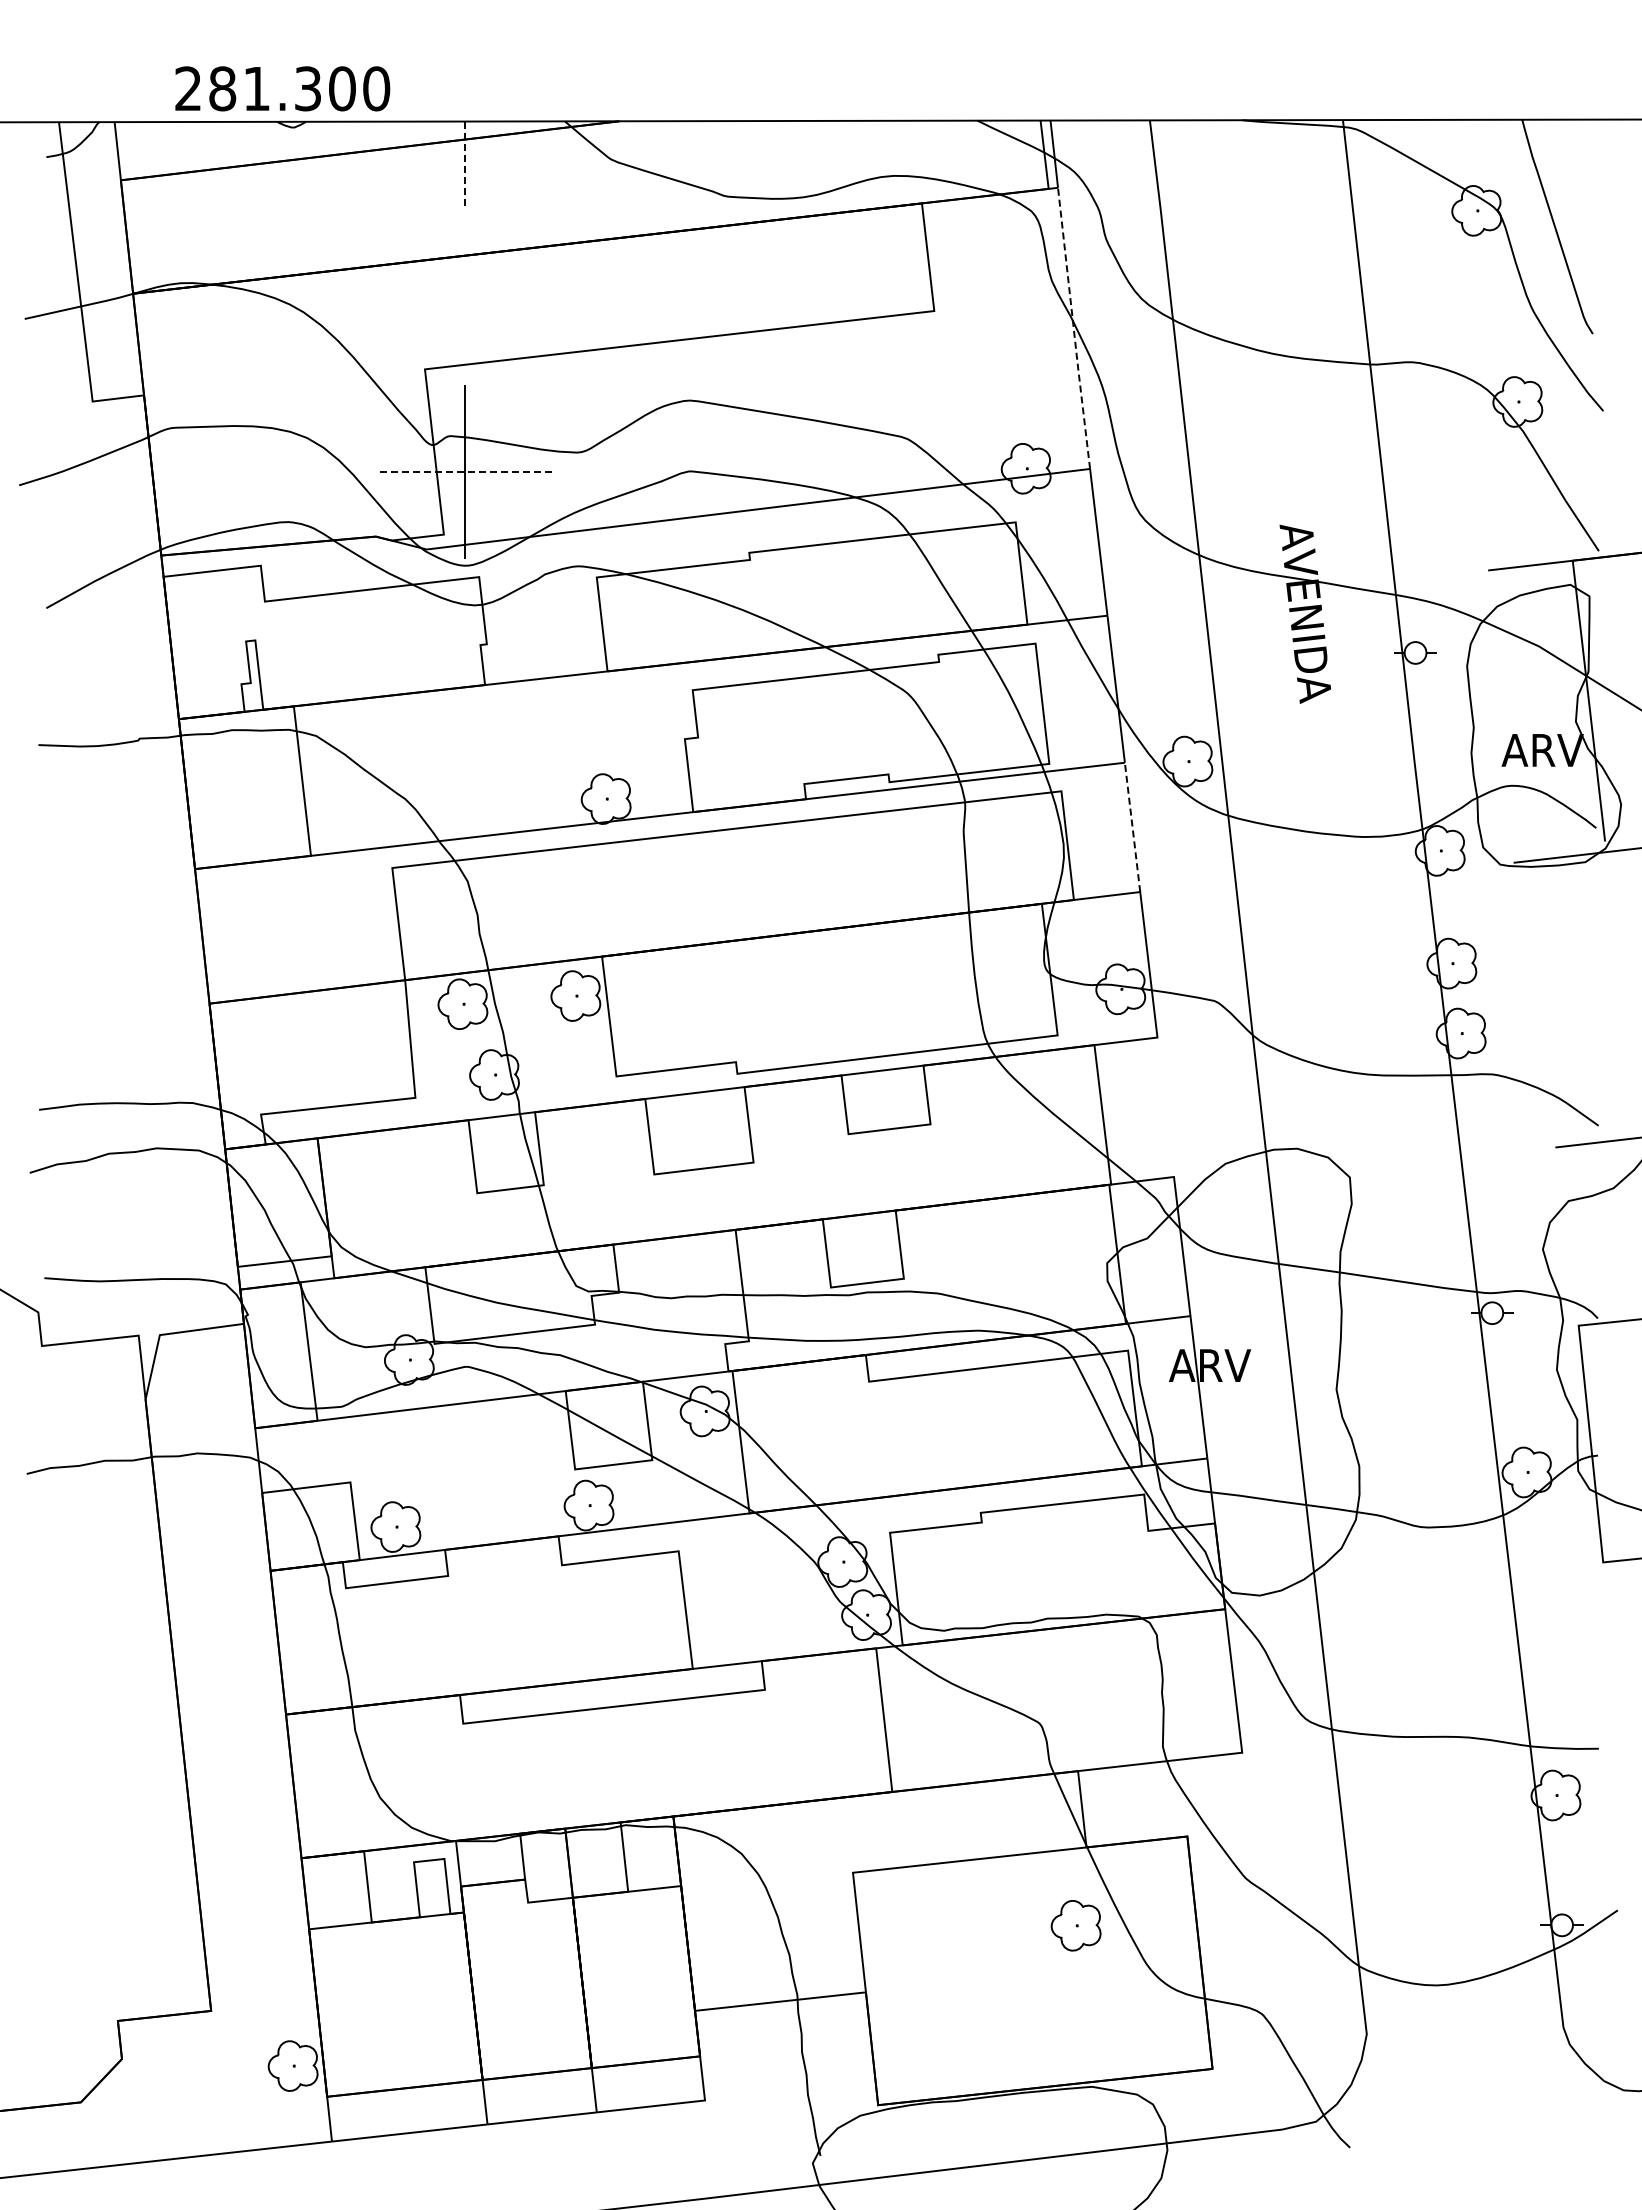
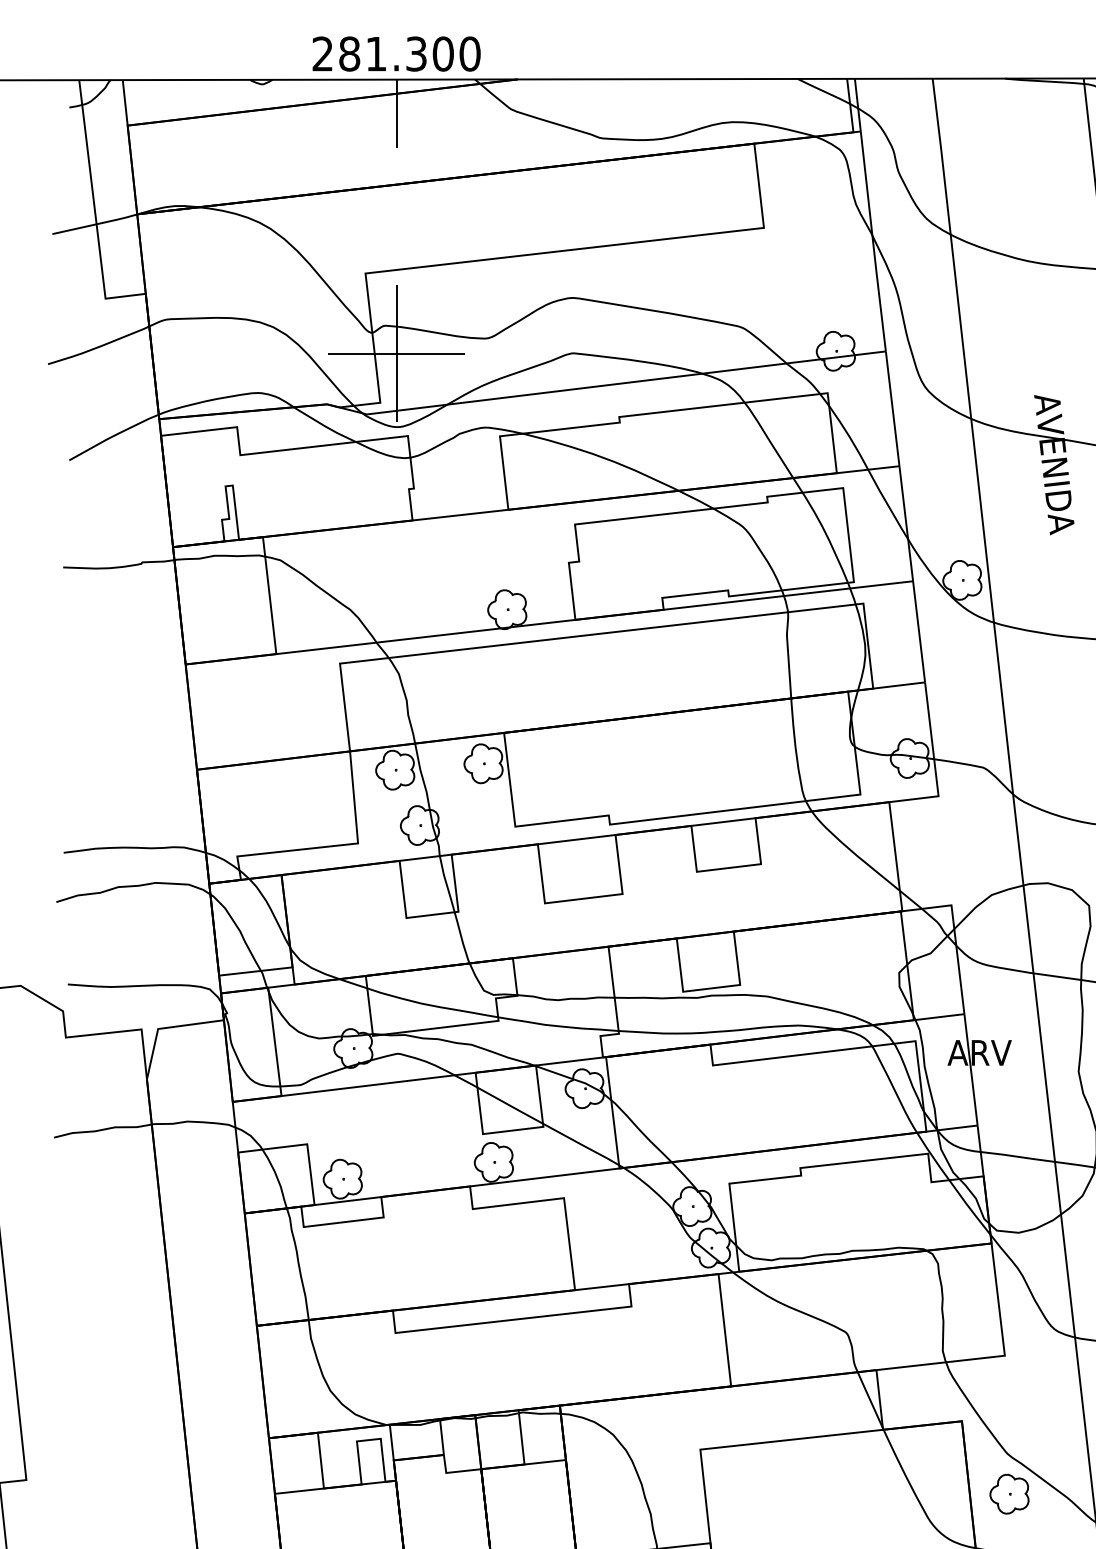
text: (282, 88) -> (396, 53), moved
line: (464, 165) -> (396, 114), dashed -> solid
line: (1073, 328) -> (872, 241), dashed -> solid
line: (464, 471) -> (396, 353), dashed -> solid
line: (1132, 826) -> (919, 631), dashed -> solid
part: (1075, 1925) -> (1009, 1494), moved

